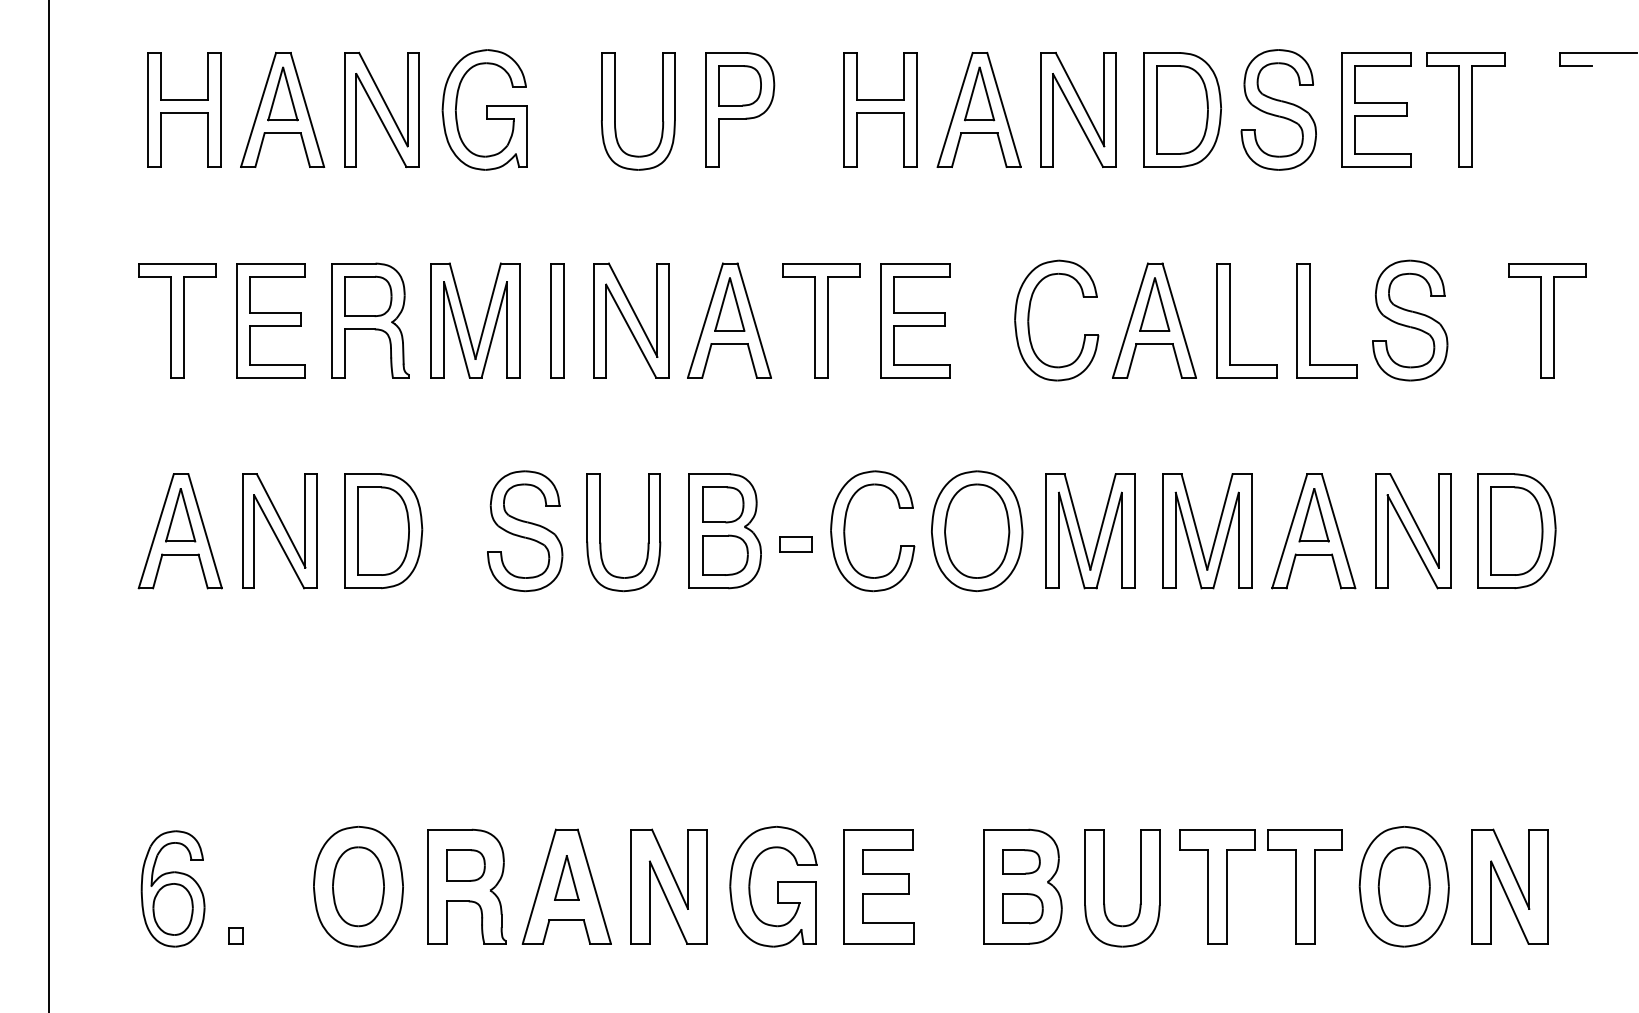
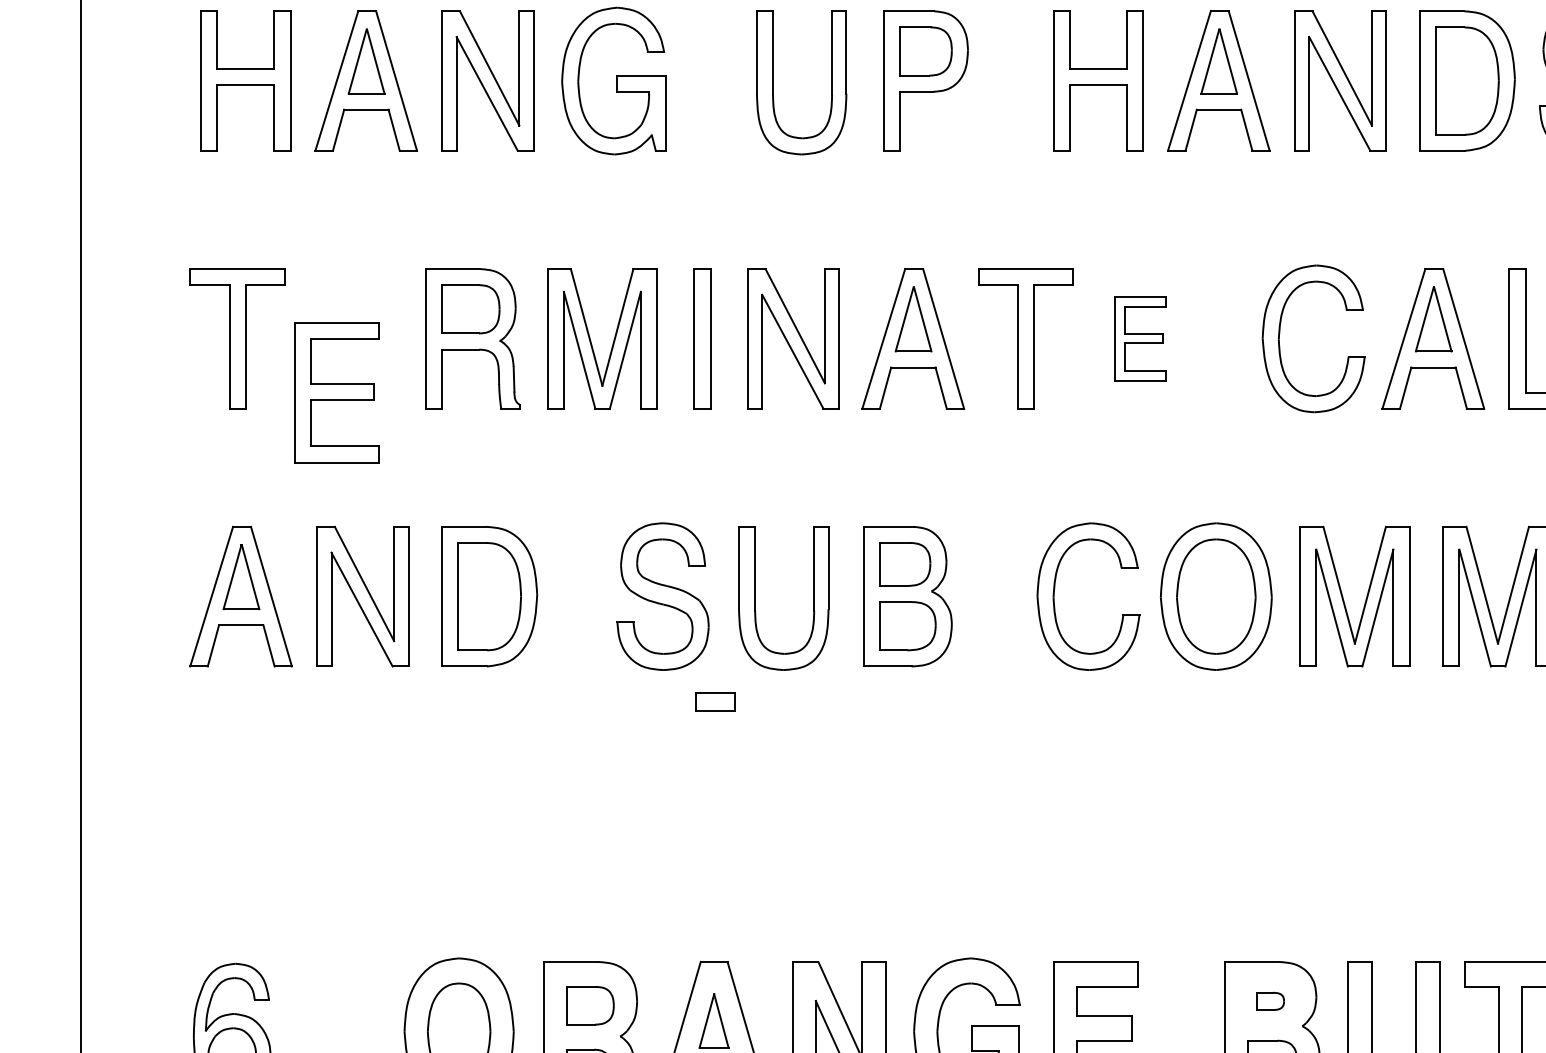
part: (270, 320) -> (336, 392), moved
part: (915, 320) -> (1140, 338), size x0.6
part: (795, 544) -> (714, 702), moved
part: (1021, 861) -> (1270, 1000), size x0.6

